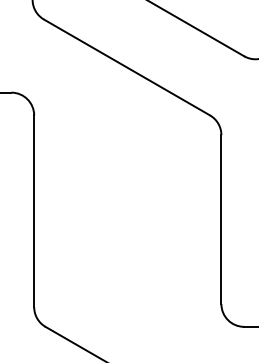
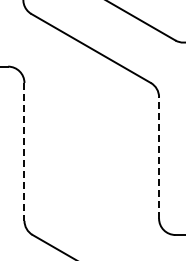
line: (34, 210) -> (24, 151), solid -> dashed
line: (222, 219) -> (159, 157), solid -> dashed

